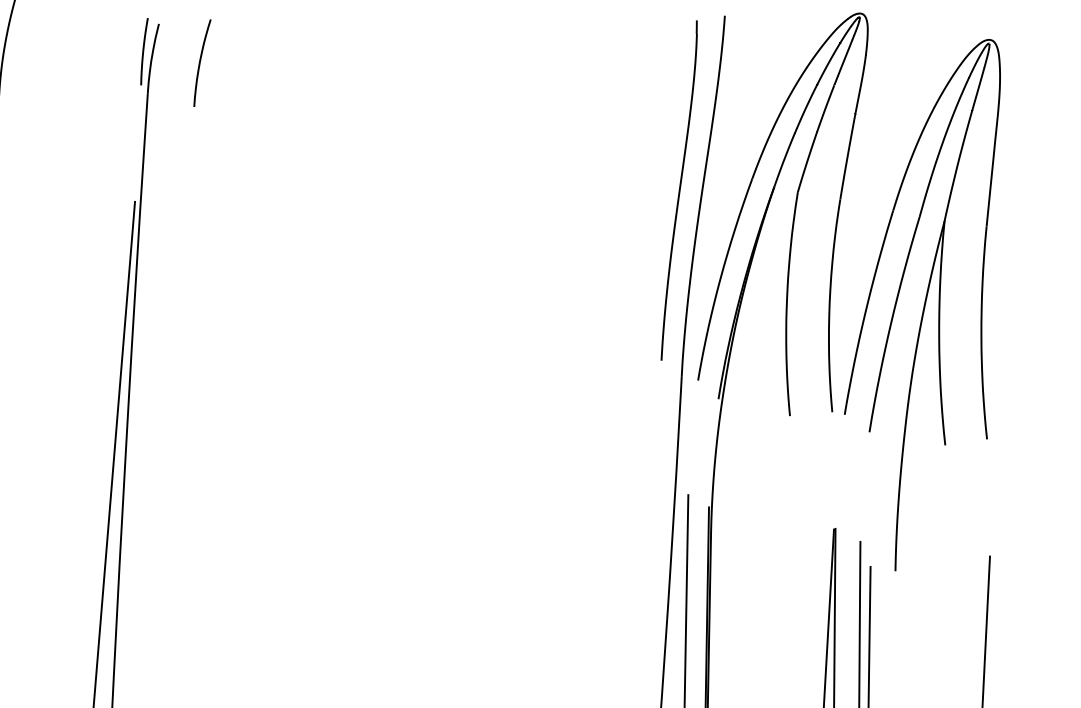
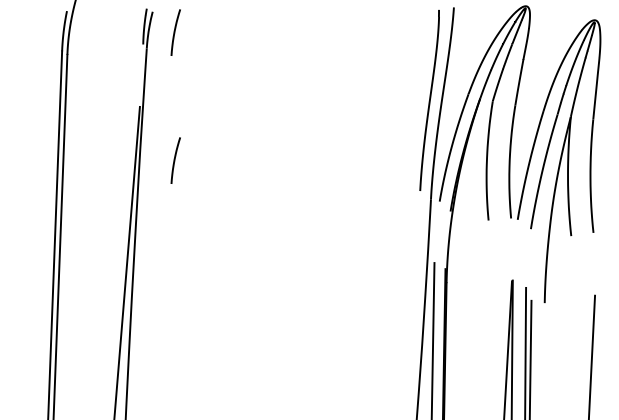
curve: (201, 303) -> (175, 160), added

